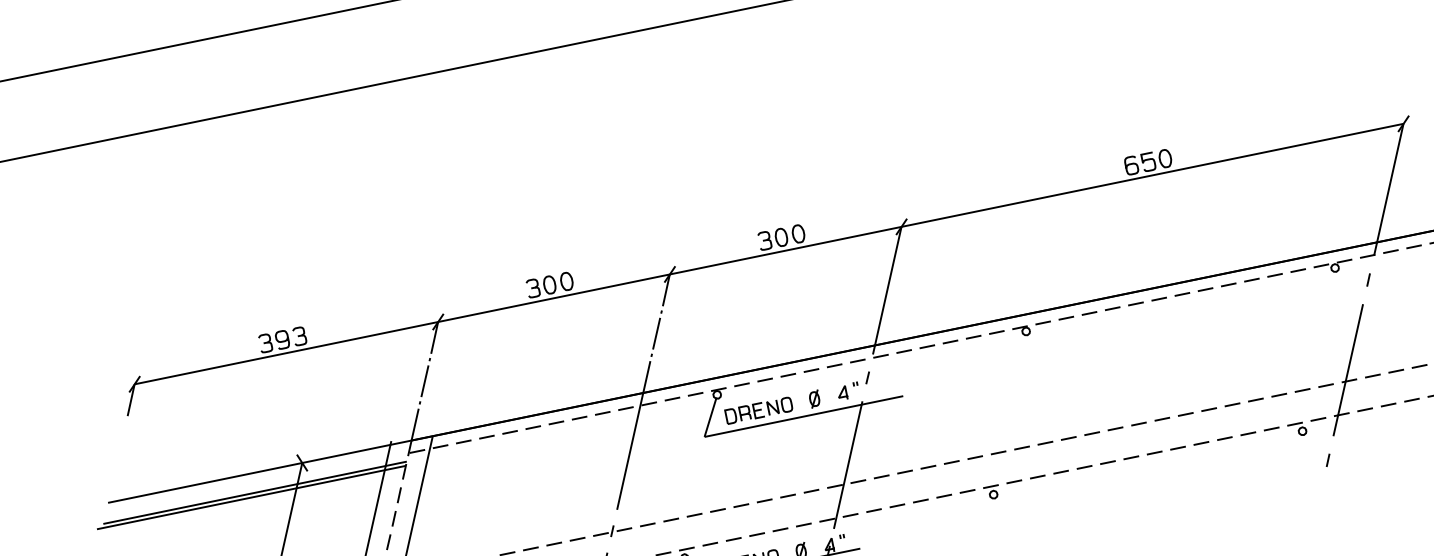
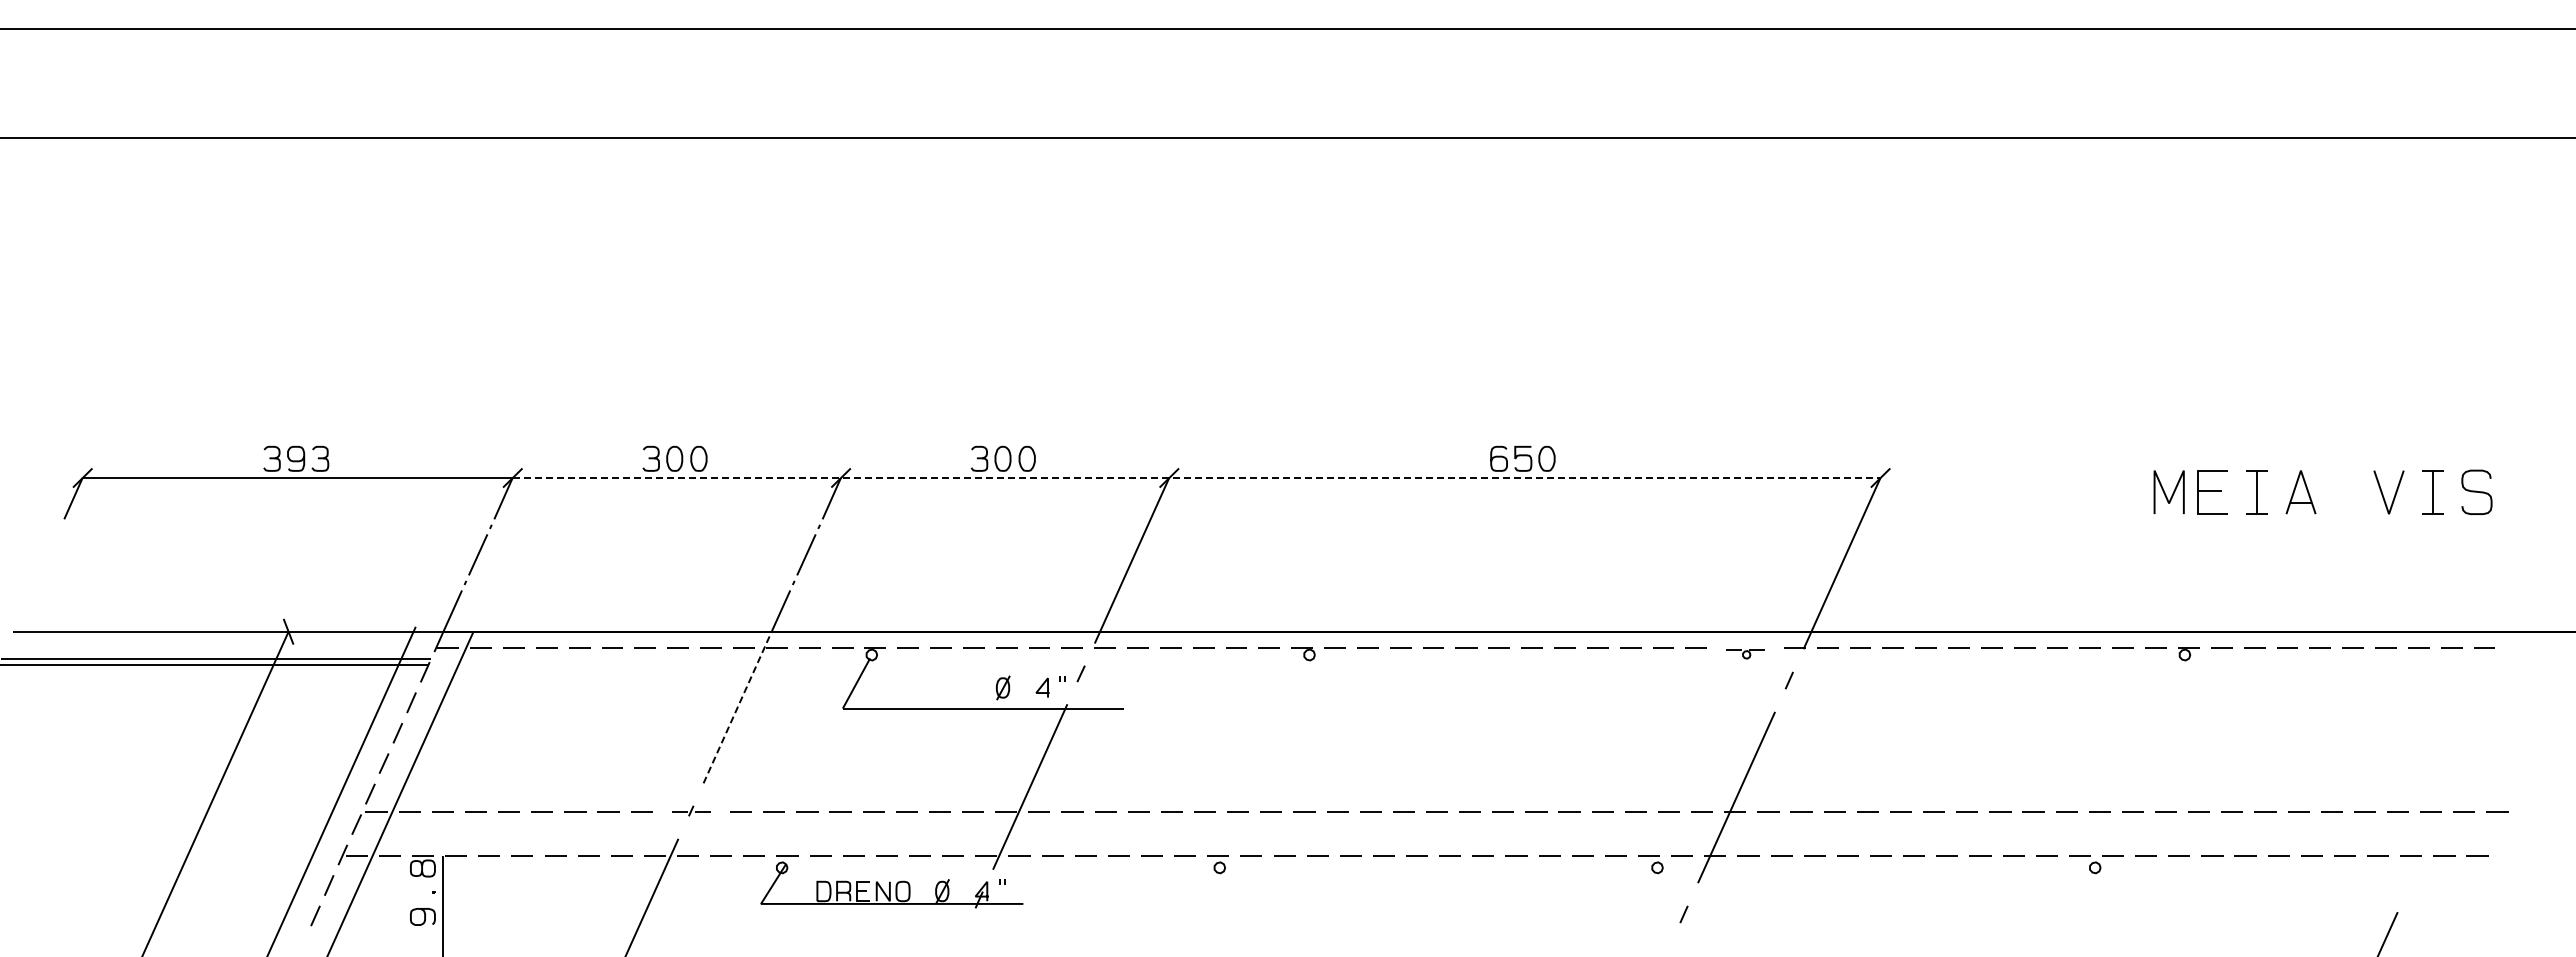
line: (920, 223) -> (1195, 478), solid -> dashed
part: (1333, 267) -> (1745, 654), size x0.7
part: (759, 410) -> (924, 687), removed
line: (630, 451) -> (737, 707), solid -> dashed
part: (612, 530) -> (691, 810), size x0.7

